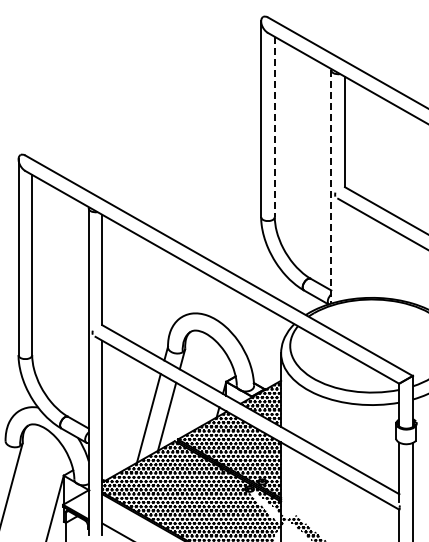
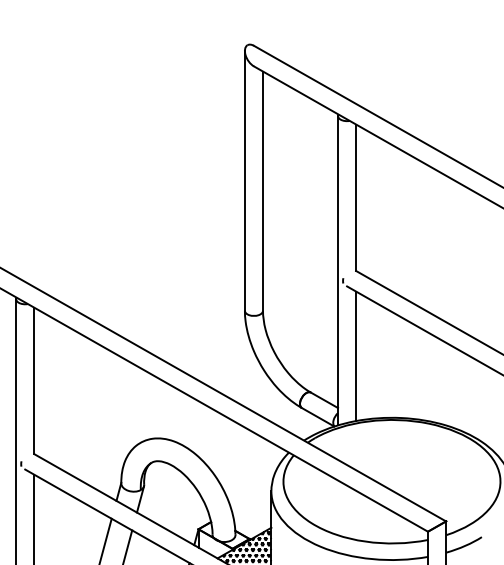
line: (274, 127) -> (262, 191), dashed -> solid
line: (331, 186) -> (338, 270), dashed -> solid
line: (344, 251) -> (355, 356), added

